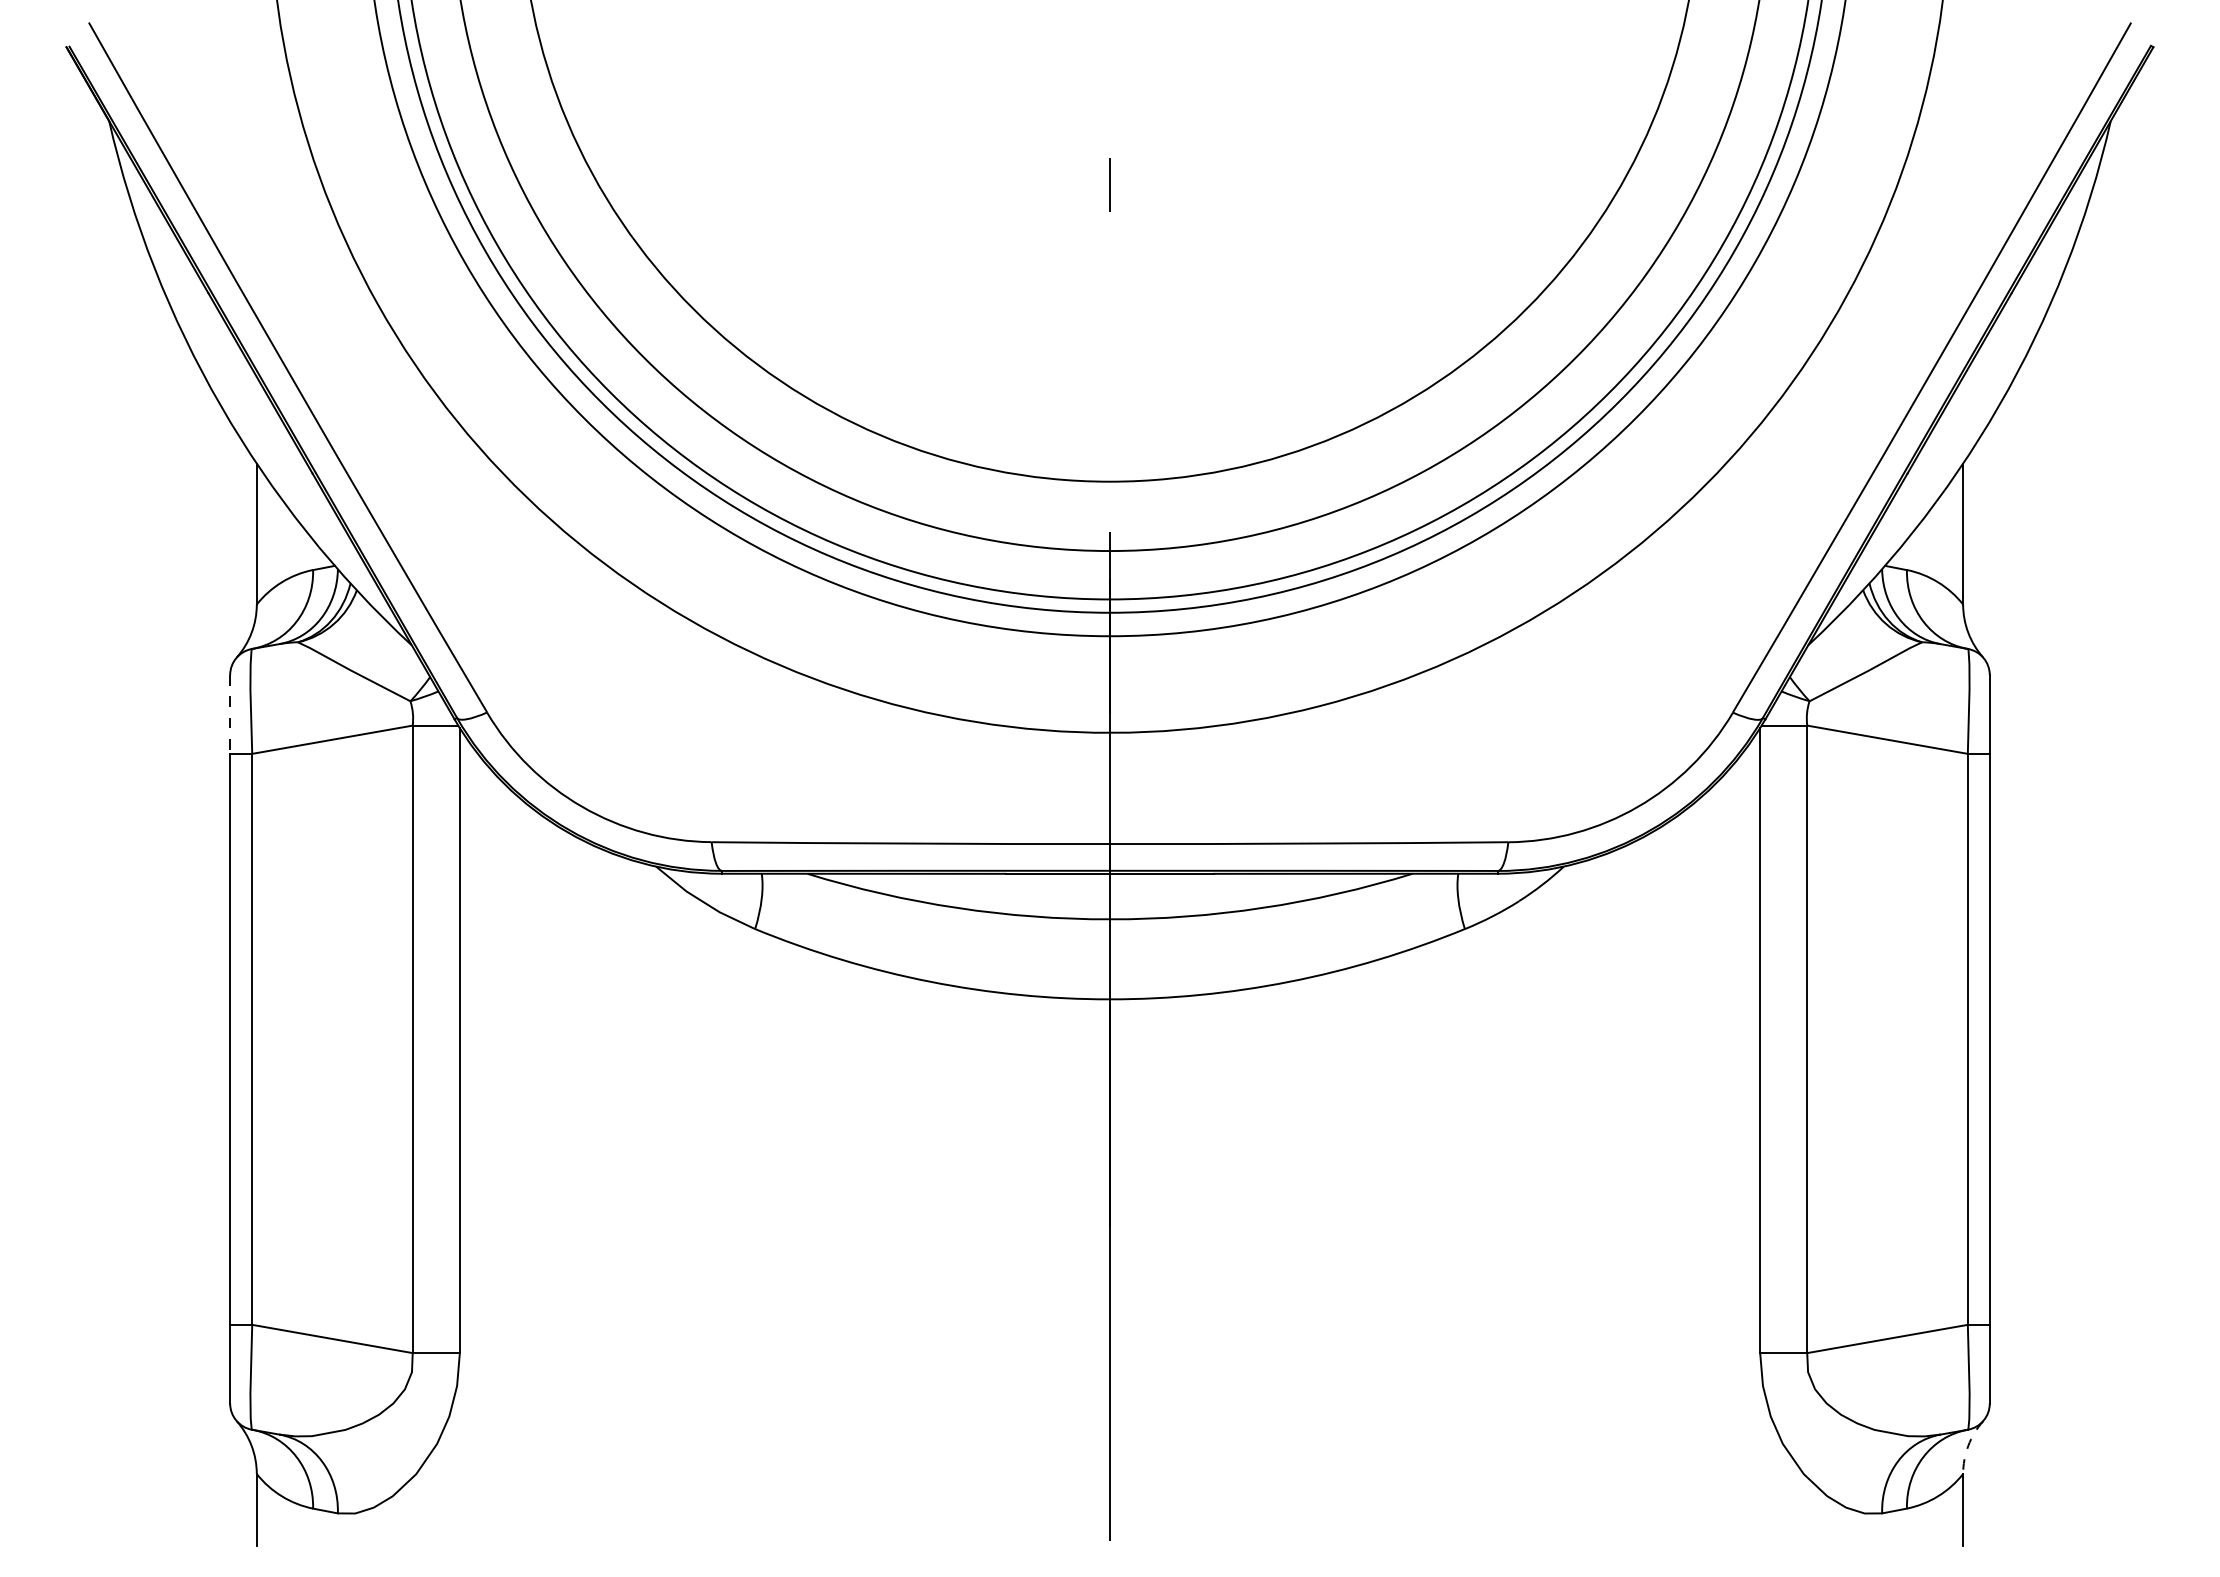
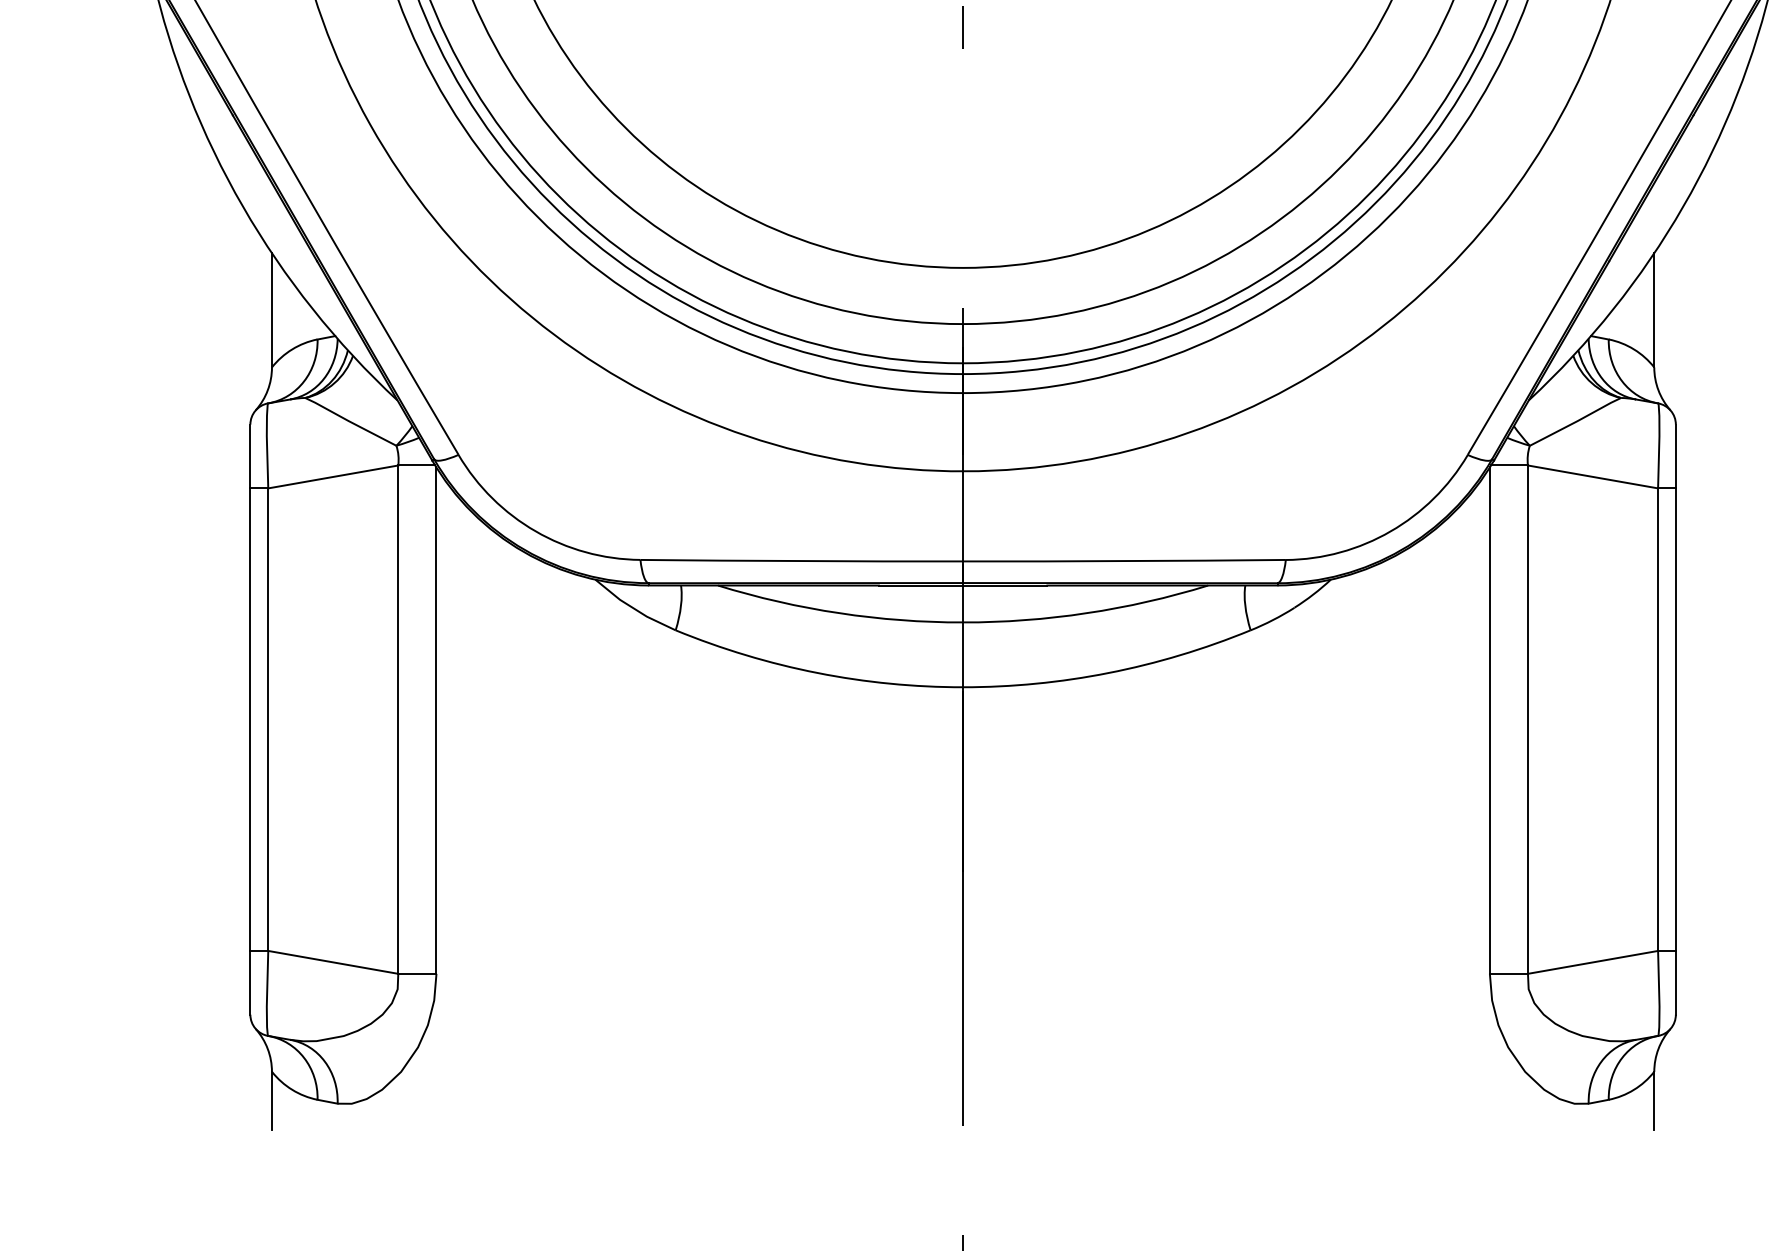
line: (230, 715) -> (250, 457), dashed -> solid
arc: (1968, 1445) -> (1658, 1048), dashed -> solid

